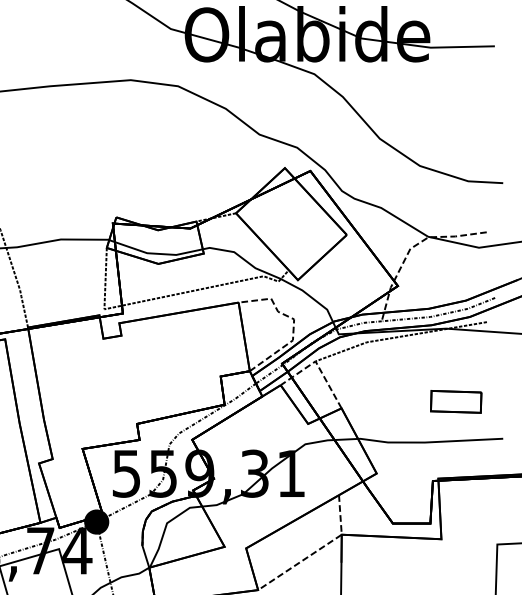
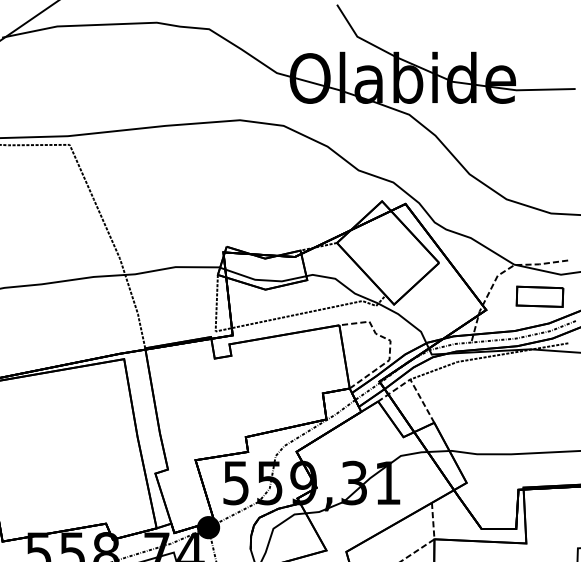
part: (455, 401) -> (539, 296), moved

